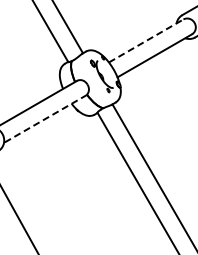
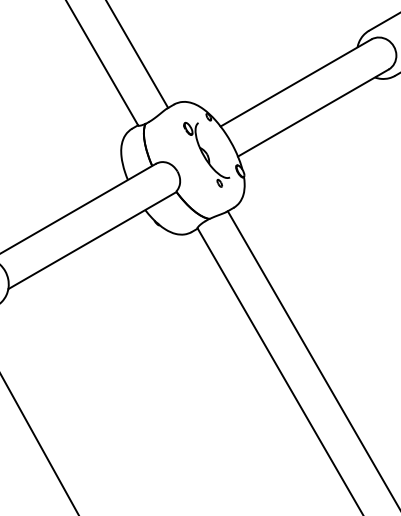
line: (146, 40) -> (296, 82), dashed -> solid
line: (45, 118) -> (92, 239), dashed -> solid

